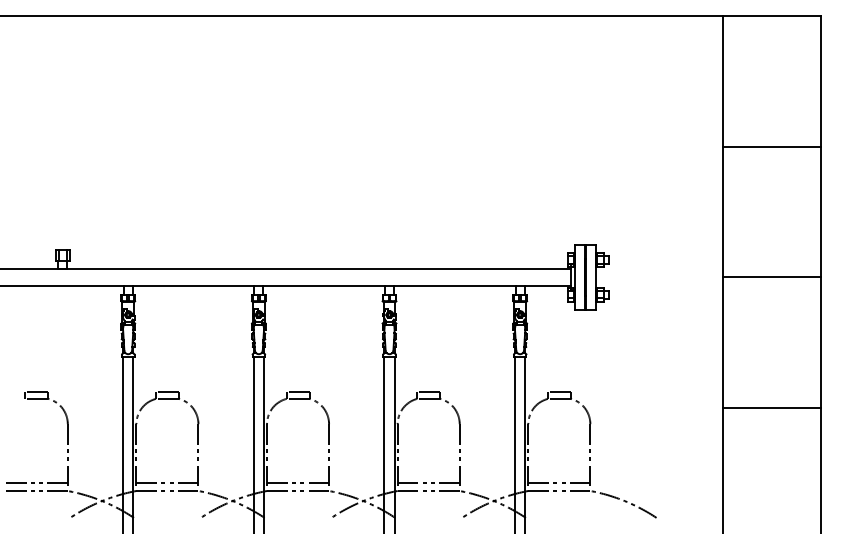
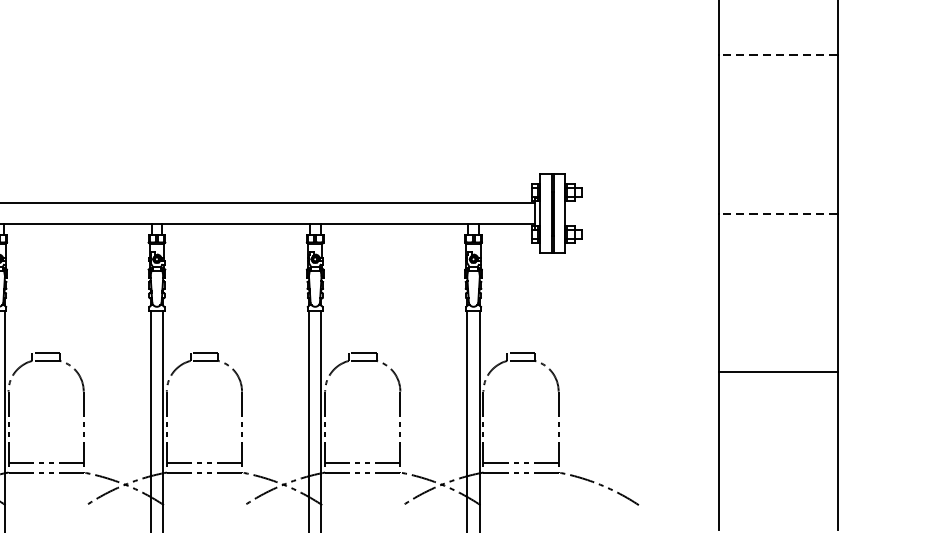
line: (771, 146) -> (778, 55), solid -> dashed
line: (771, 277) -> (778, 213), solid -> dashed

